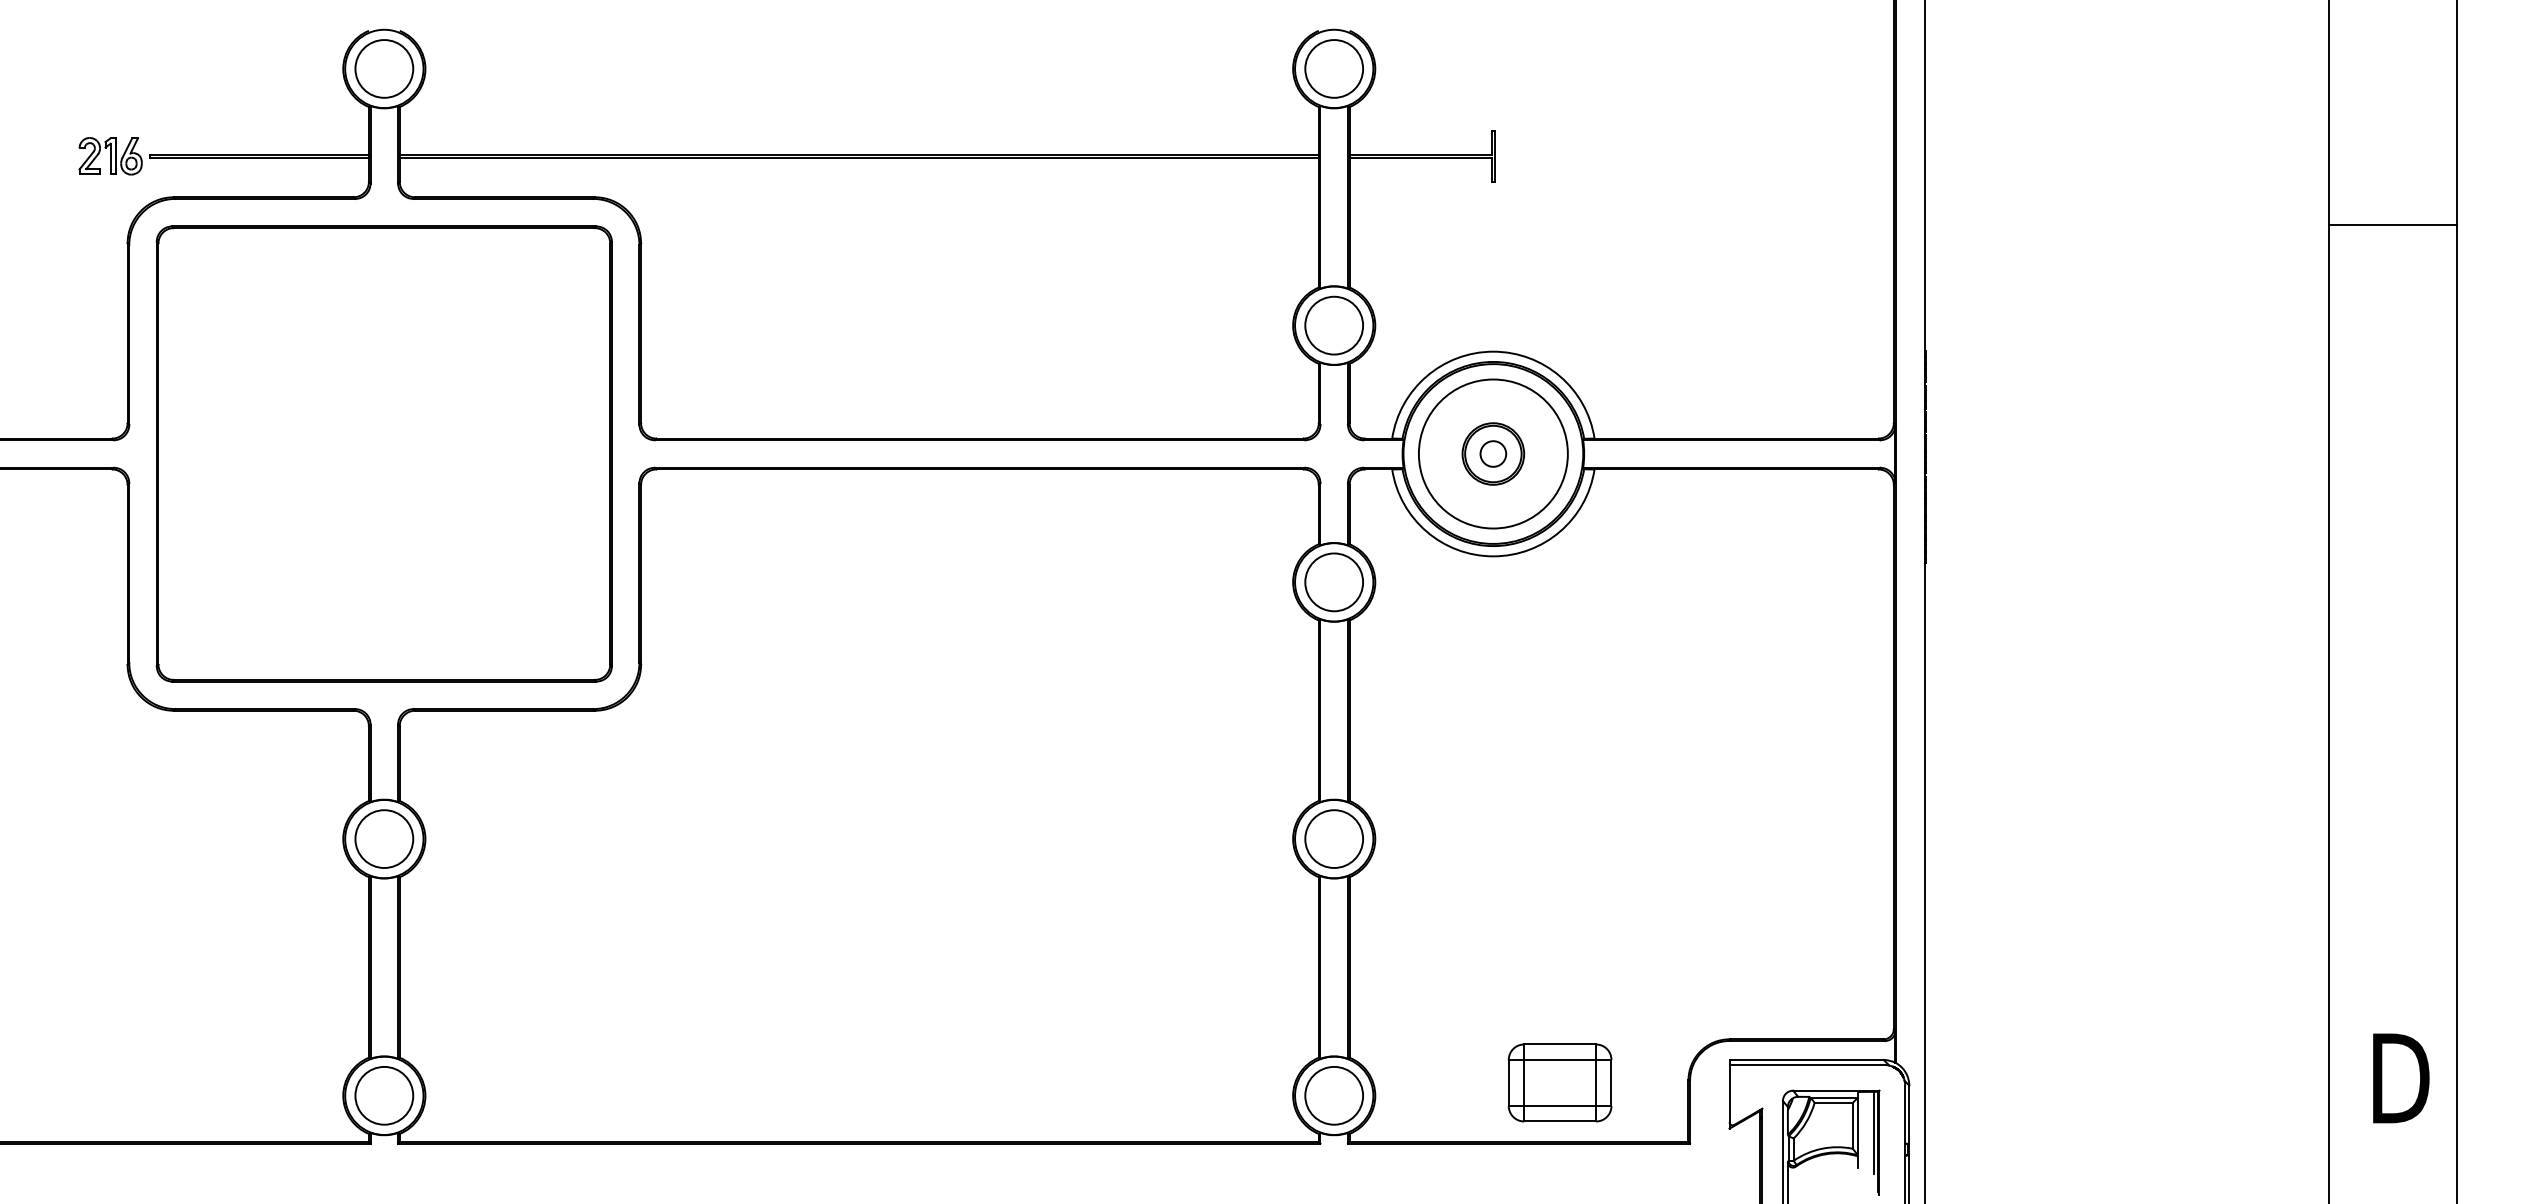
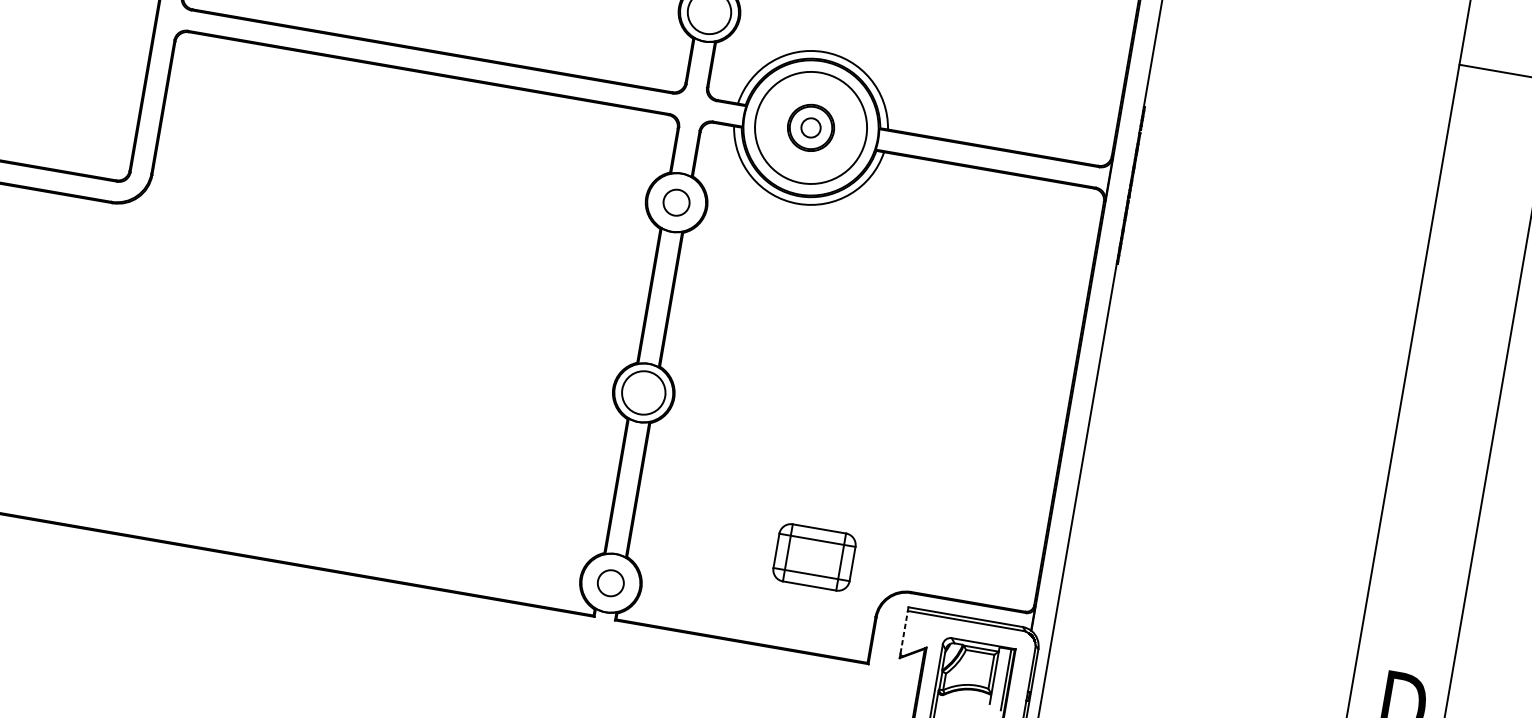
circle: (1333, 582) -> (676, 202), size x0.6
part: (1559, 1082) -> (814, 557), moved
line: (1729, 1093) -> (904, 632), solid -> dashed
circle: (1333, 1095) -> (610, 582), size x0.6

